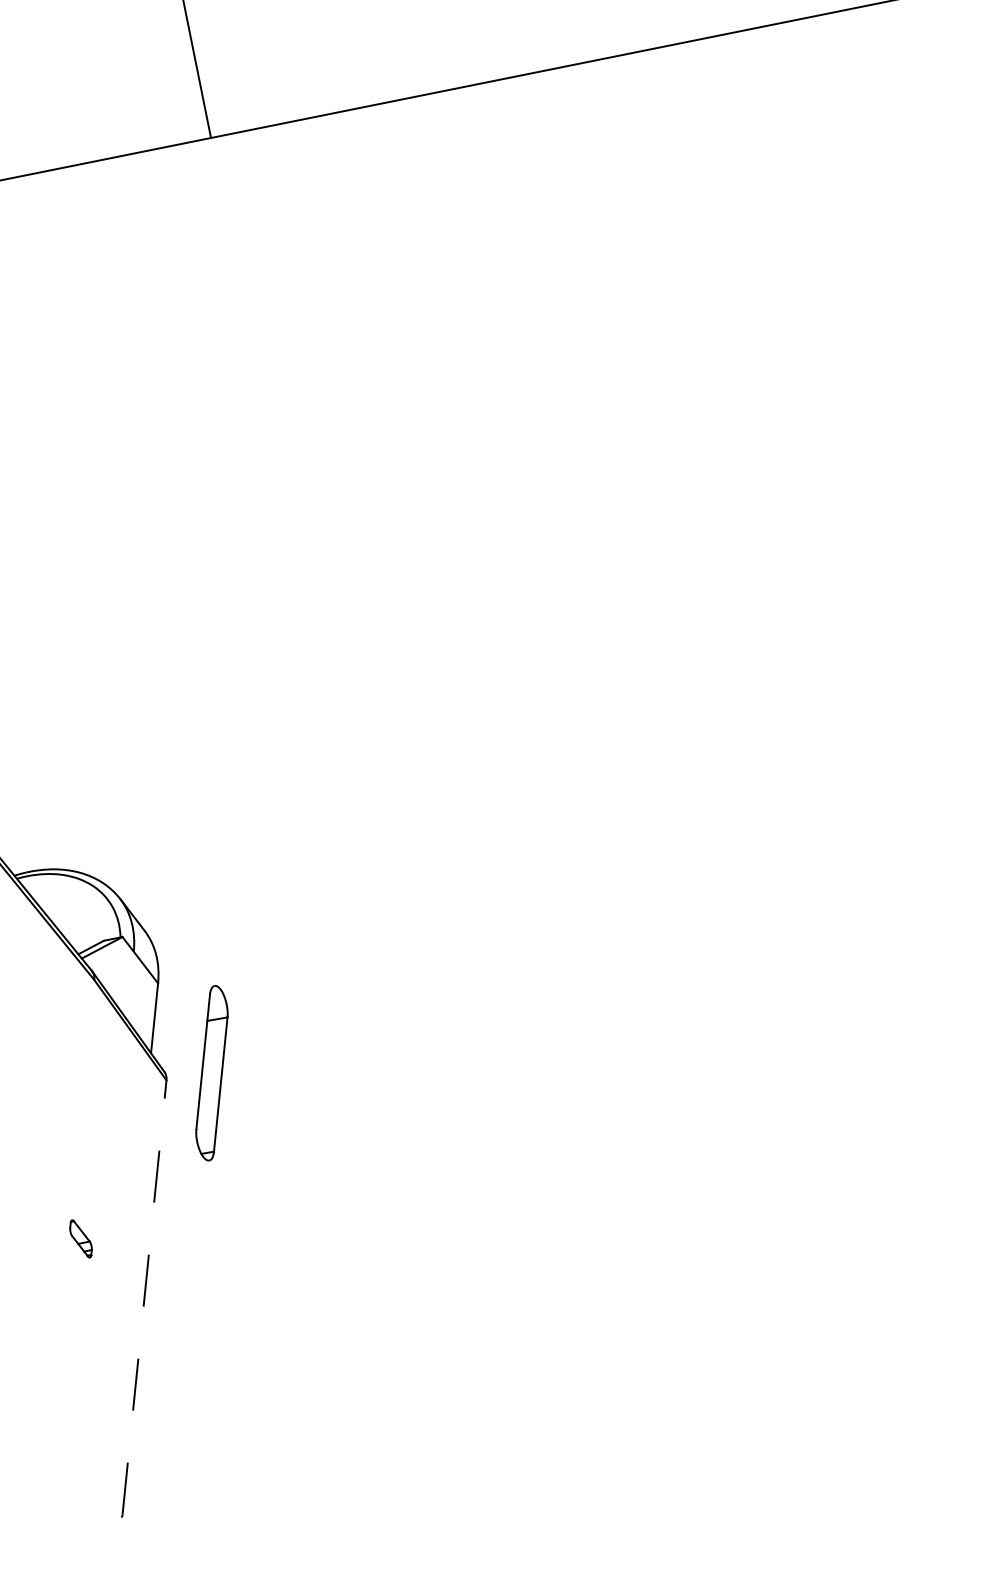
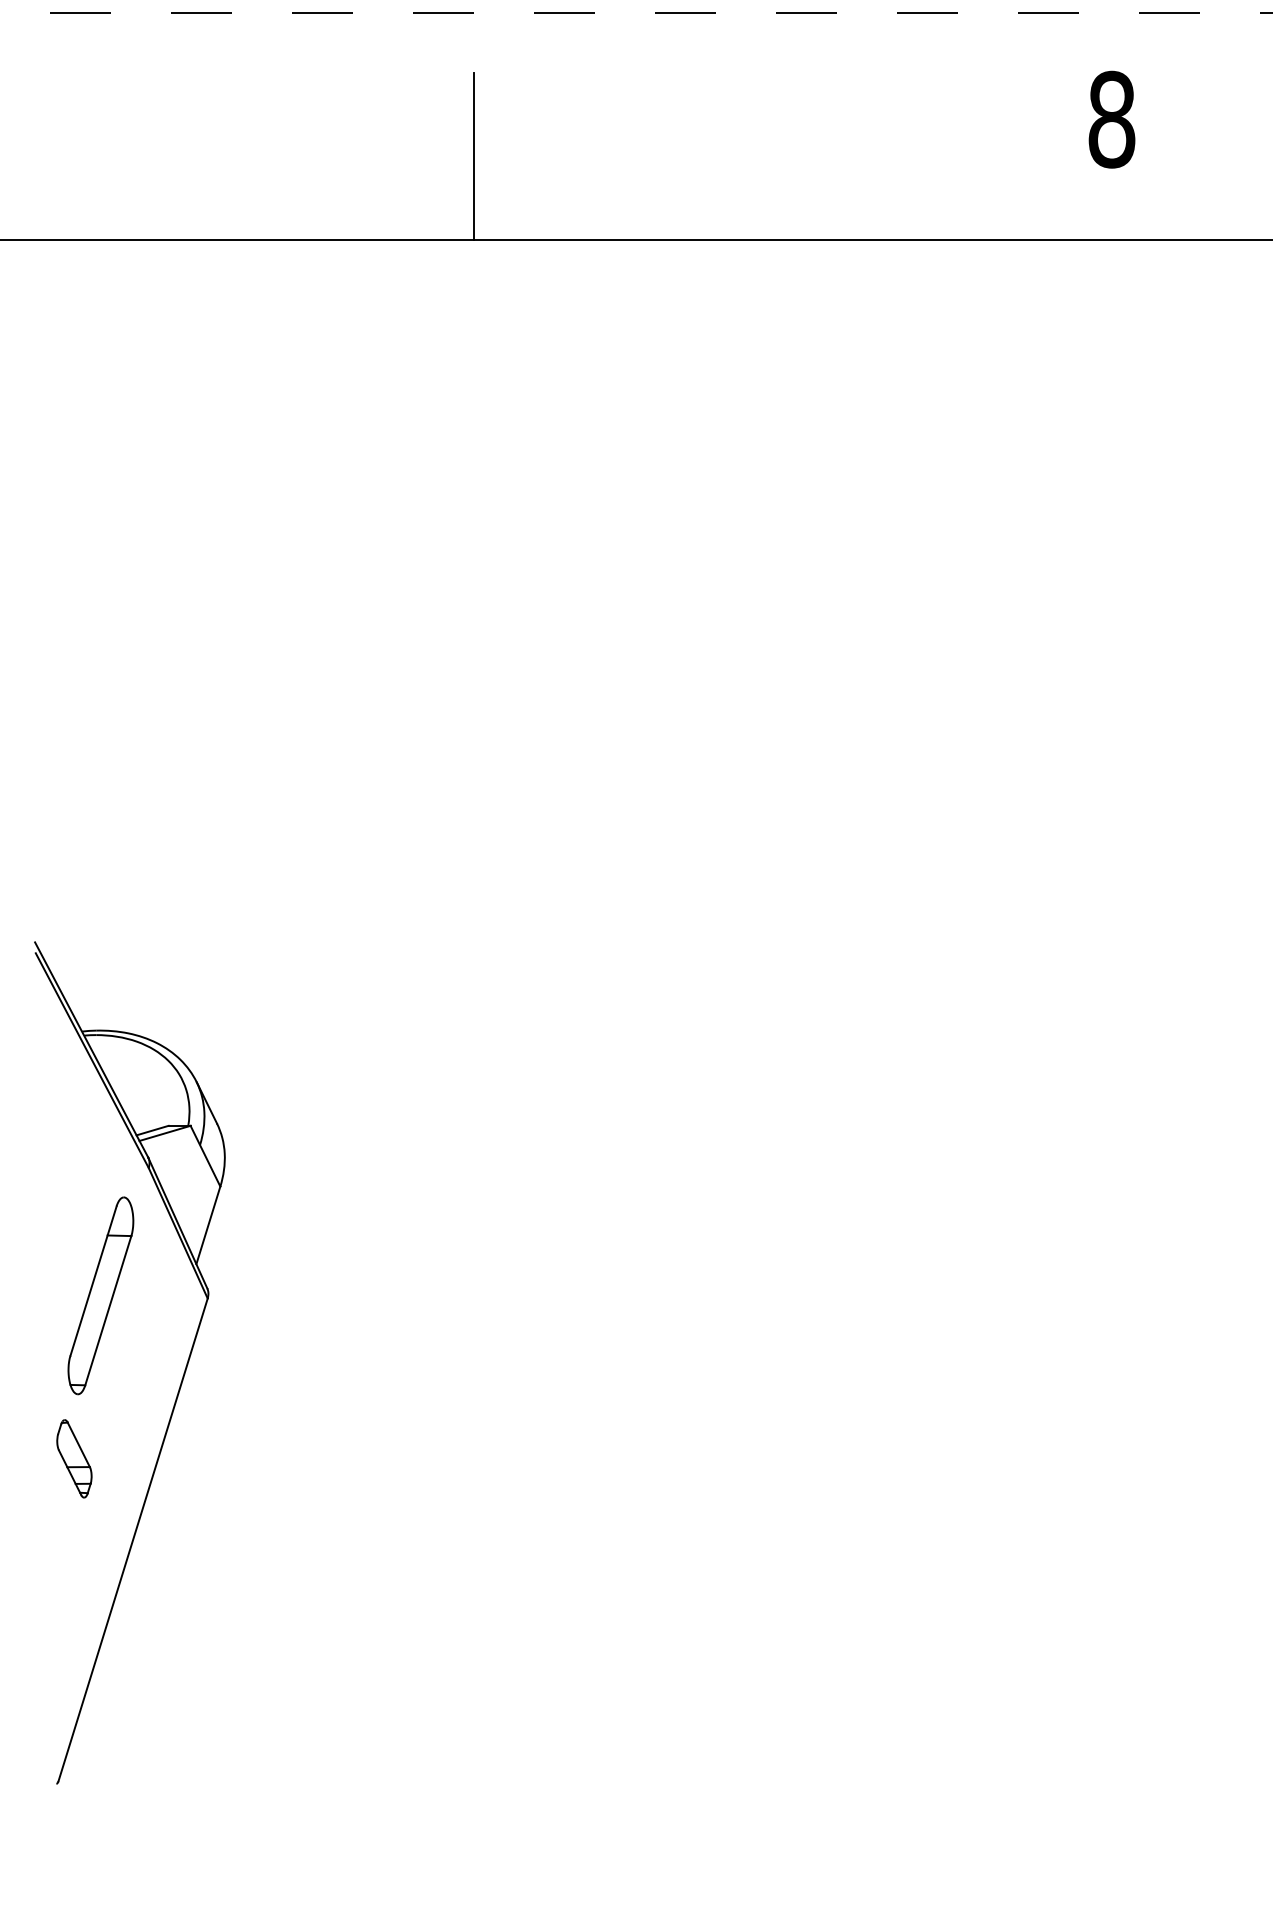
part: (211, 1073) -> (100, 1295), moved
part: (80, 1238) -> (74, 1458), size x1.67
line: (144, 1297) -> (133, 1539), dashed -> solid

